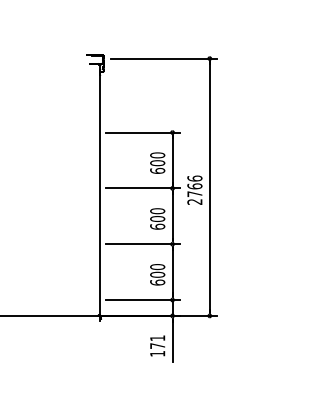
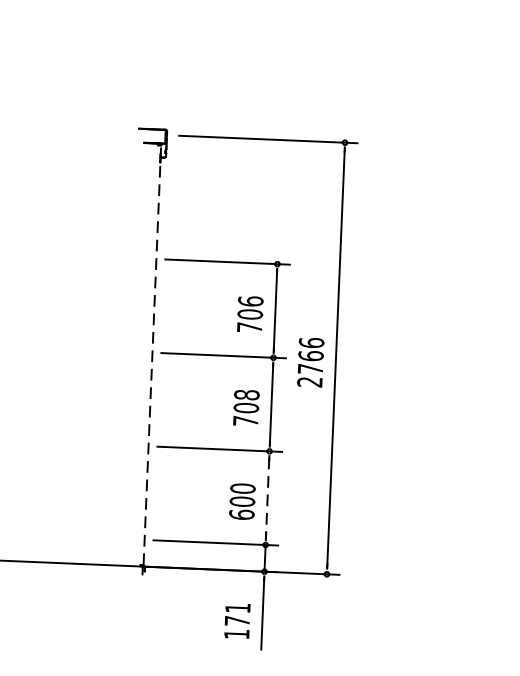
text: (157, 162) -> (250, 313), 600 -> 706
line: (100, 189) -> (152, 354), solid -> dashed
text: (157, 218) -> (246, 407), 600 -> 708
line: (172, 272) -> (267, 498), solid -> dashed

